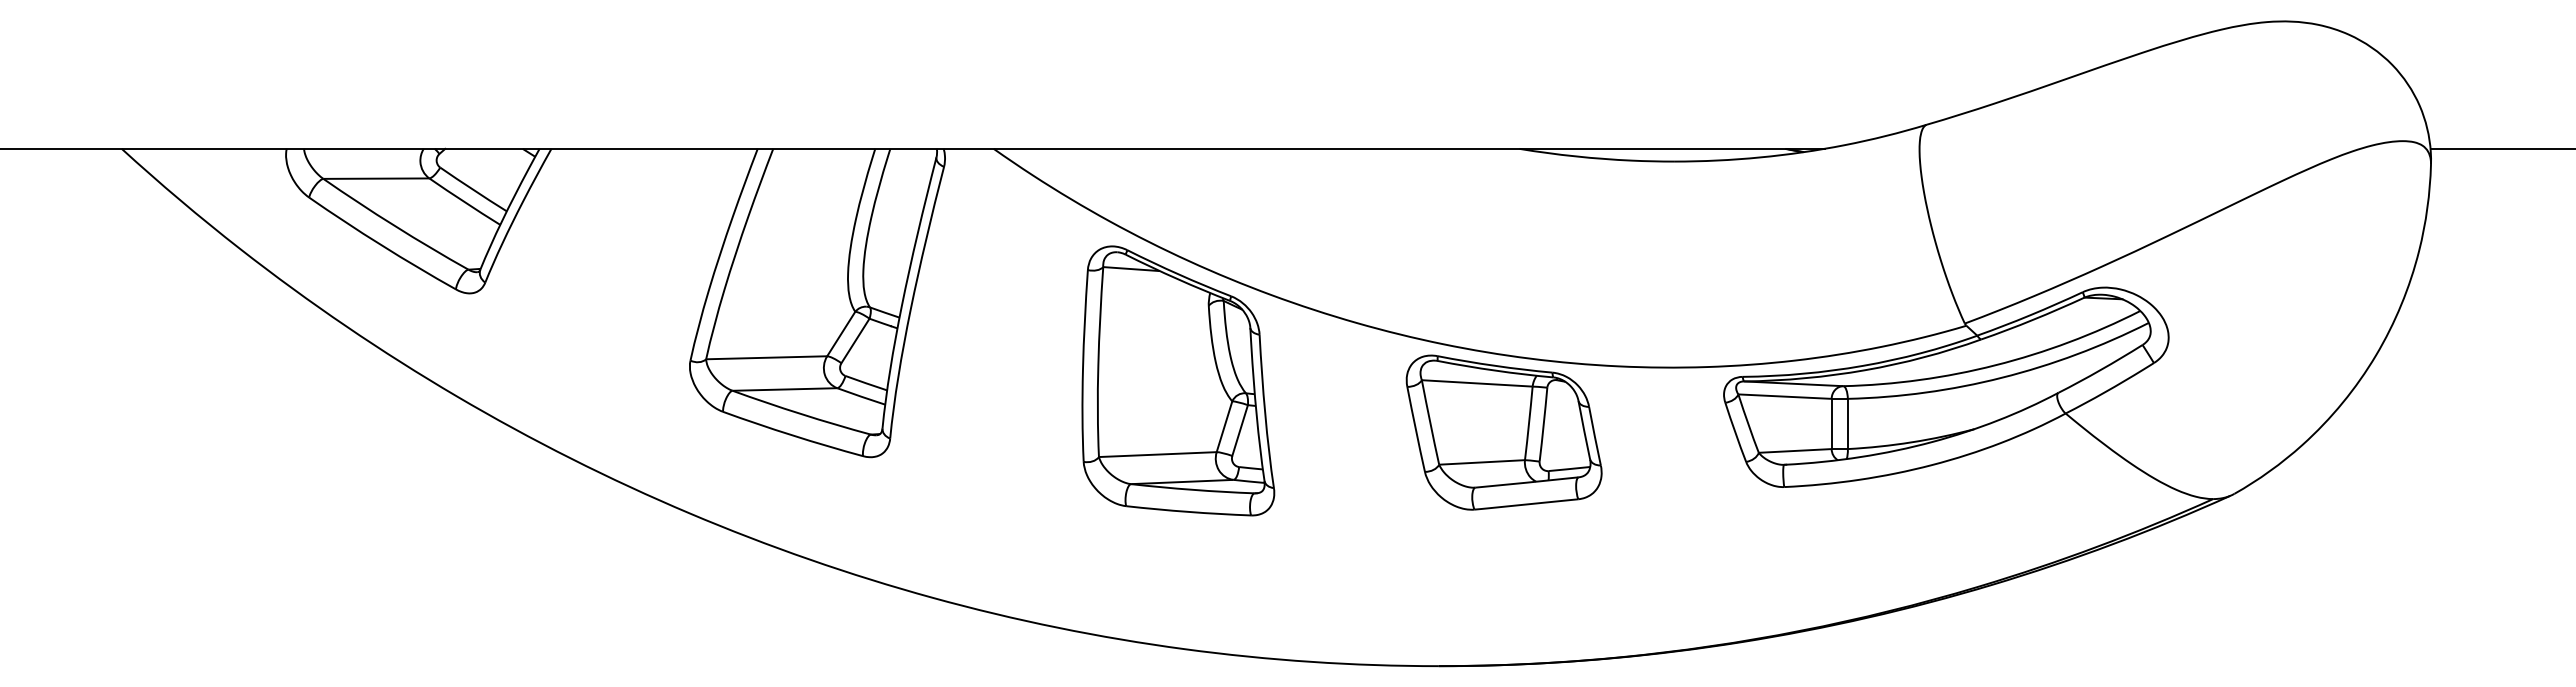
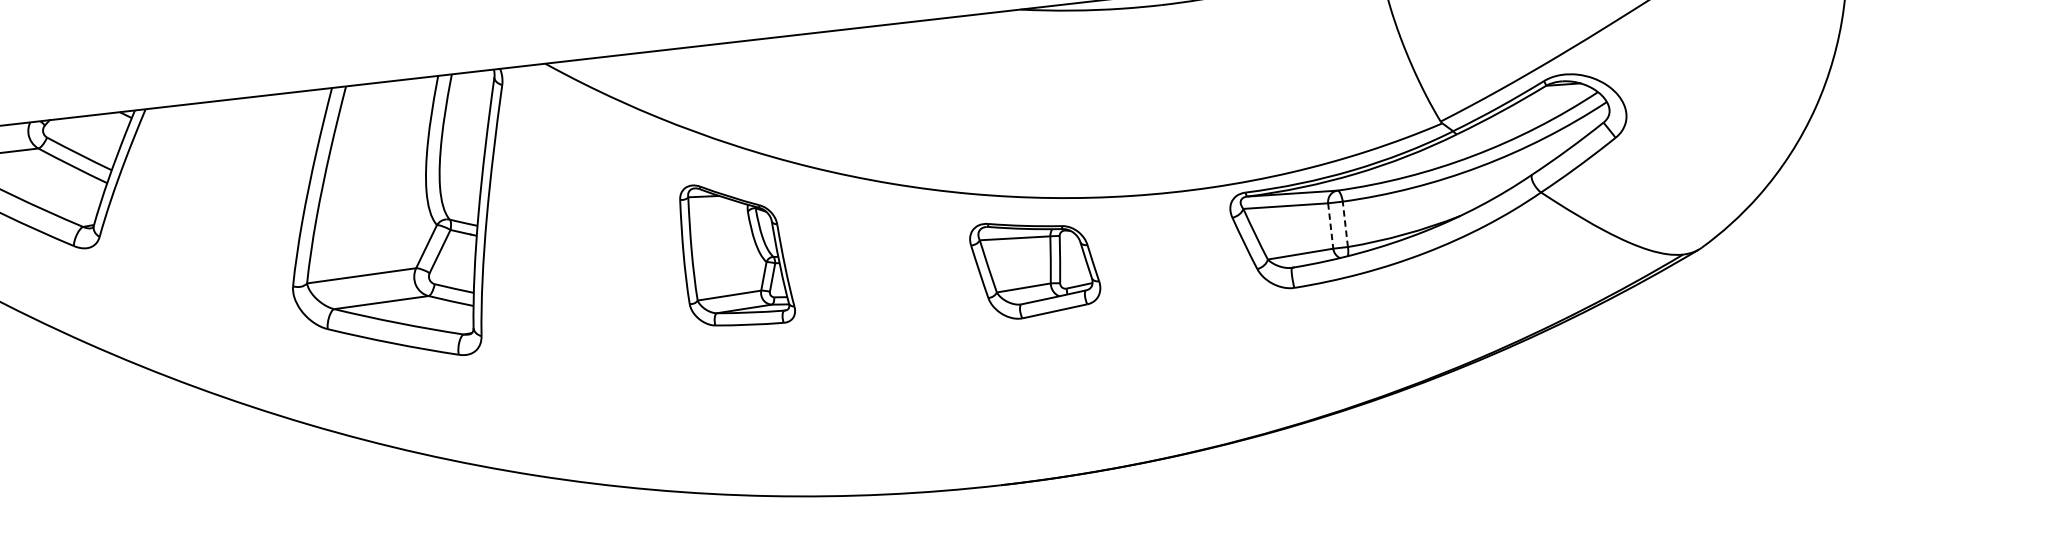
part: (1178, 380) -> (736, 253), size x0.6
line: (1847, 423) -> (1344, 223), solid -> dashed
line: (1831, 424) -> (1330, 226), solid -> dashed
part: (1503, 432) -> (1035, 267), size x0.7

